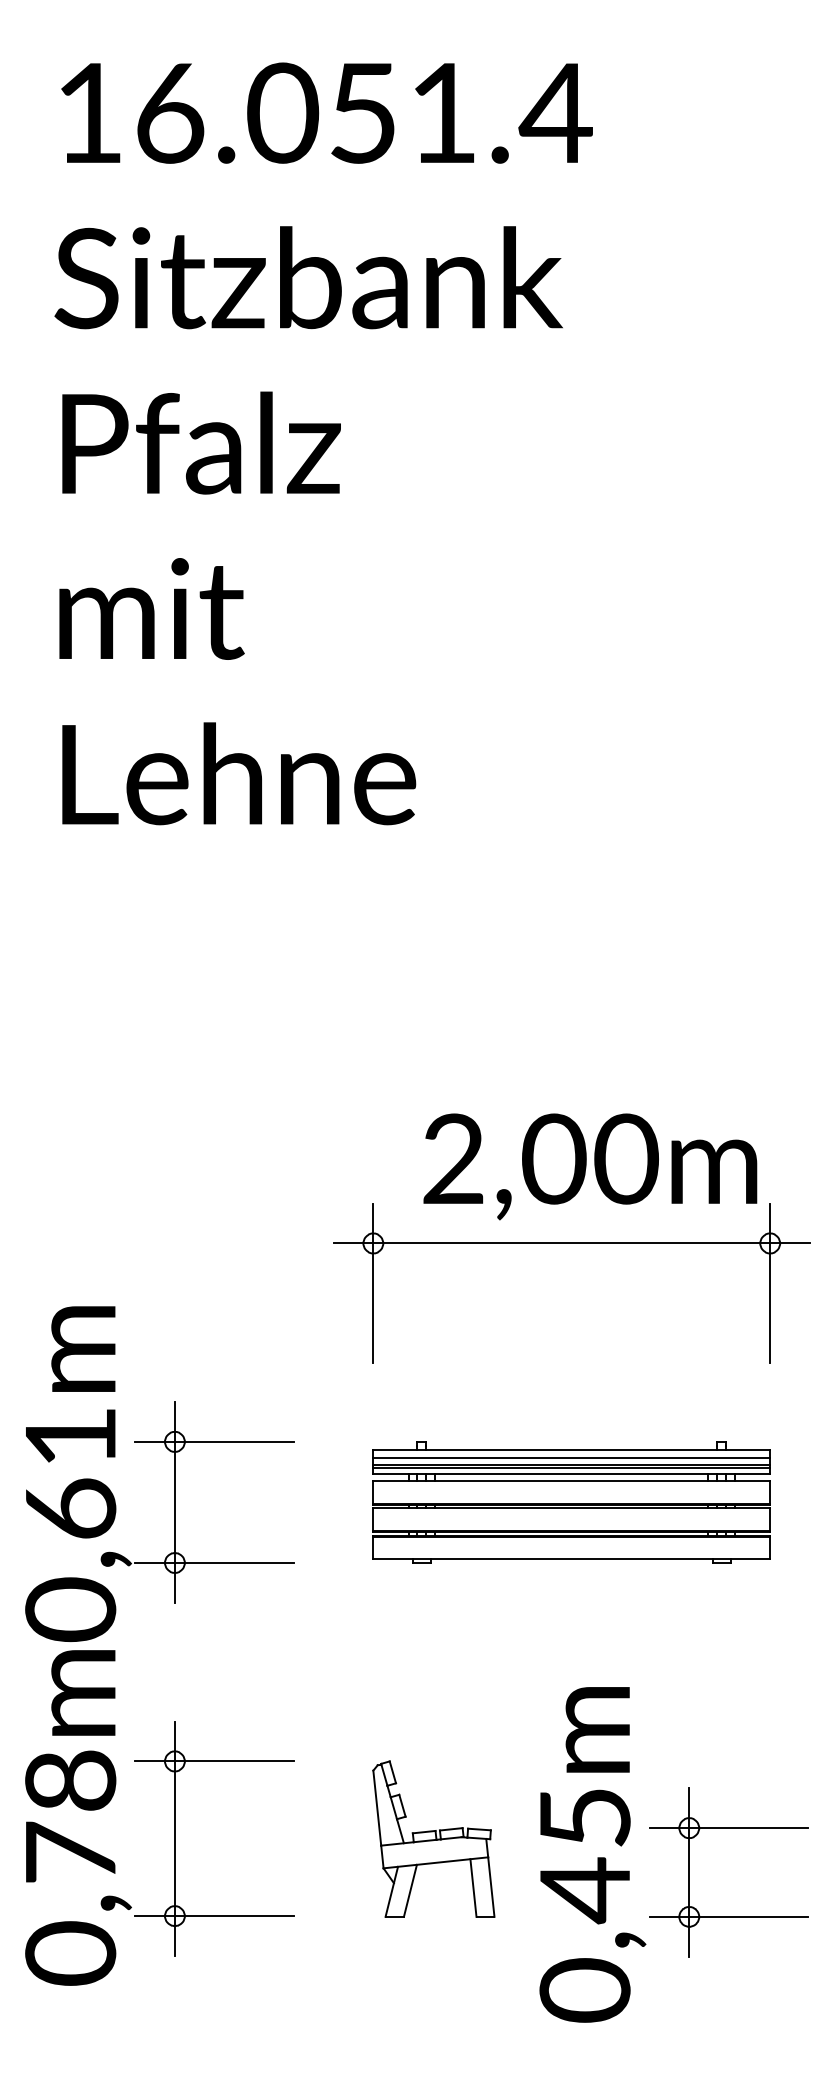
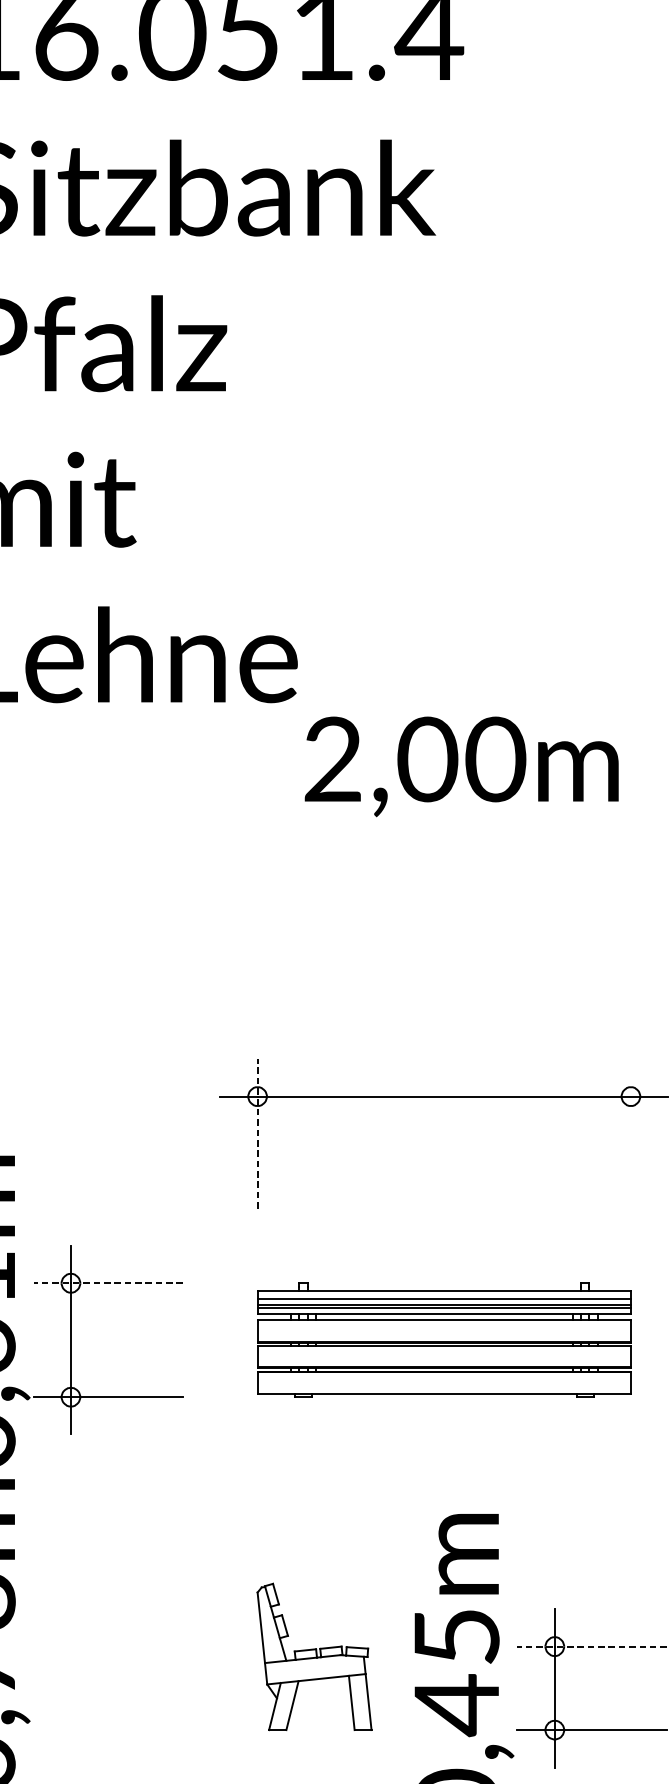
text: (590, 1166) -> (461, 766), moved
line: (373, 1282) -> (257, 1133), solid -> dashed
line: (770, 1282) -> (631, 1133), removed
line: (214, 1441) -> (108, 1282), solid -> dashed
line: (728, 1828) -> (591, 1646), solid -> dashed
part: (175, 1838) -> (71, 1656), removed

